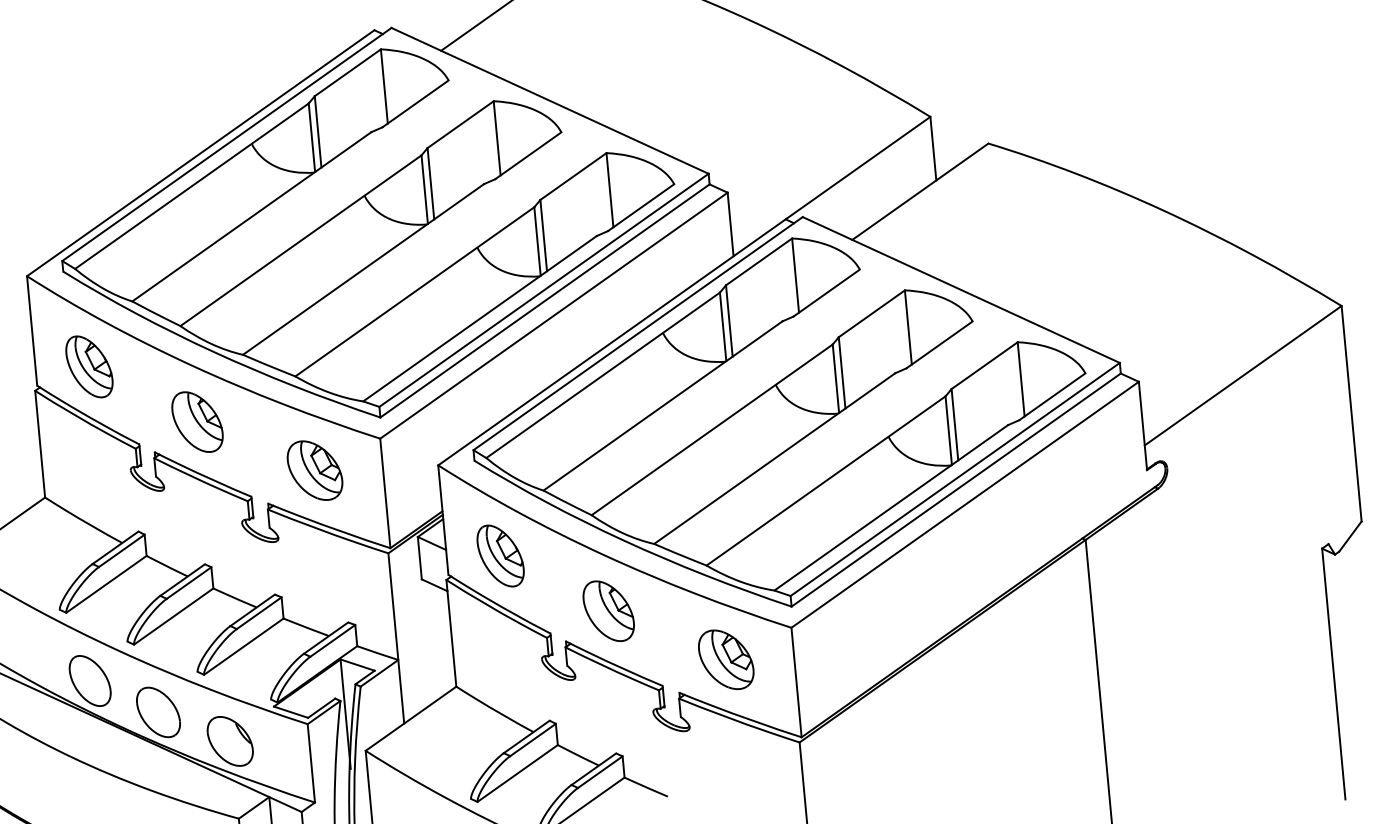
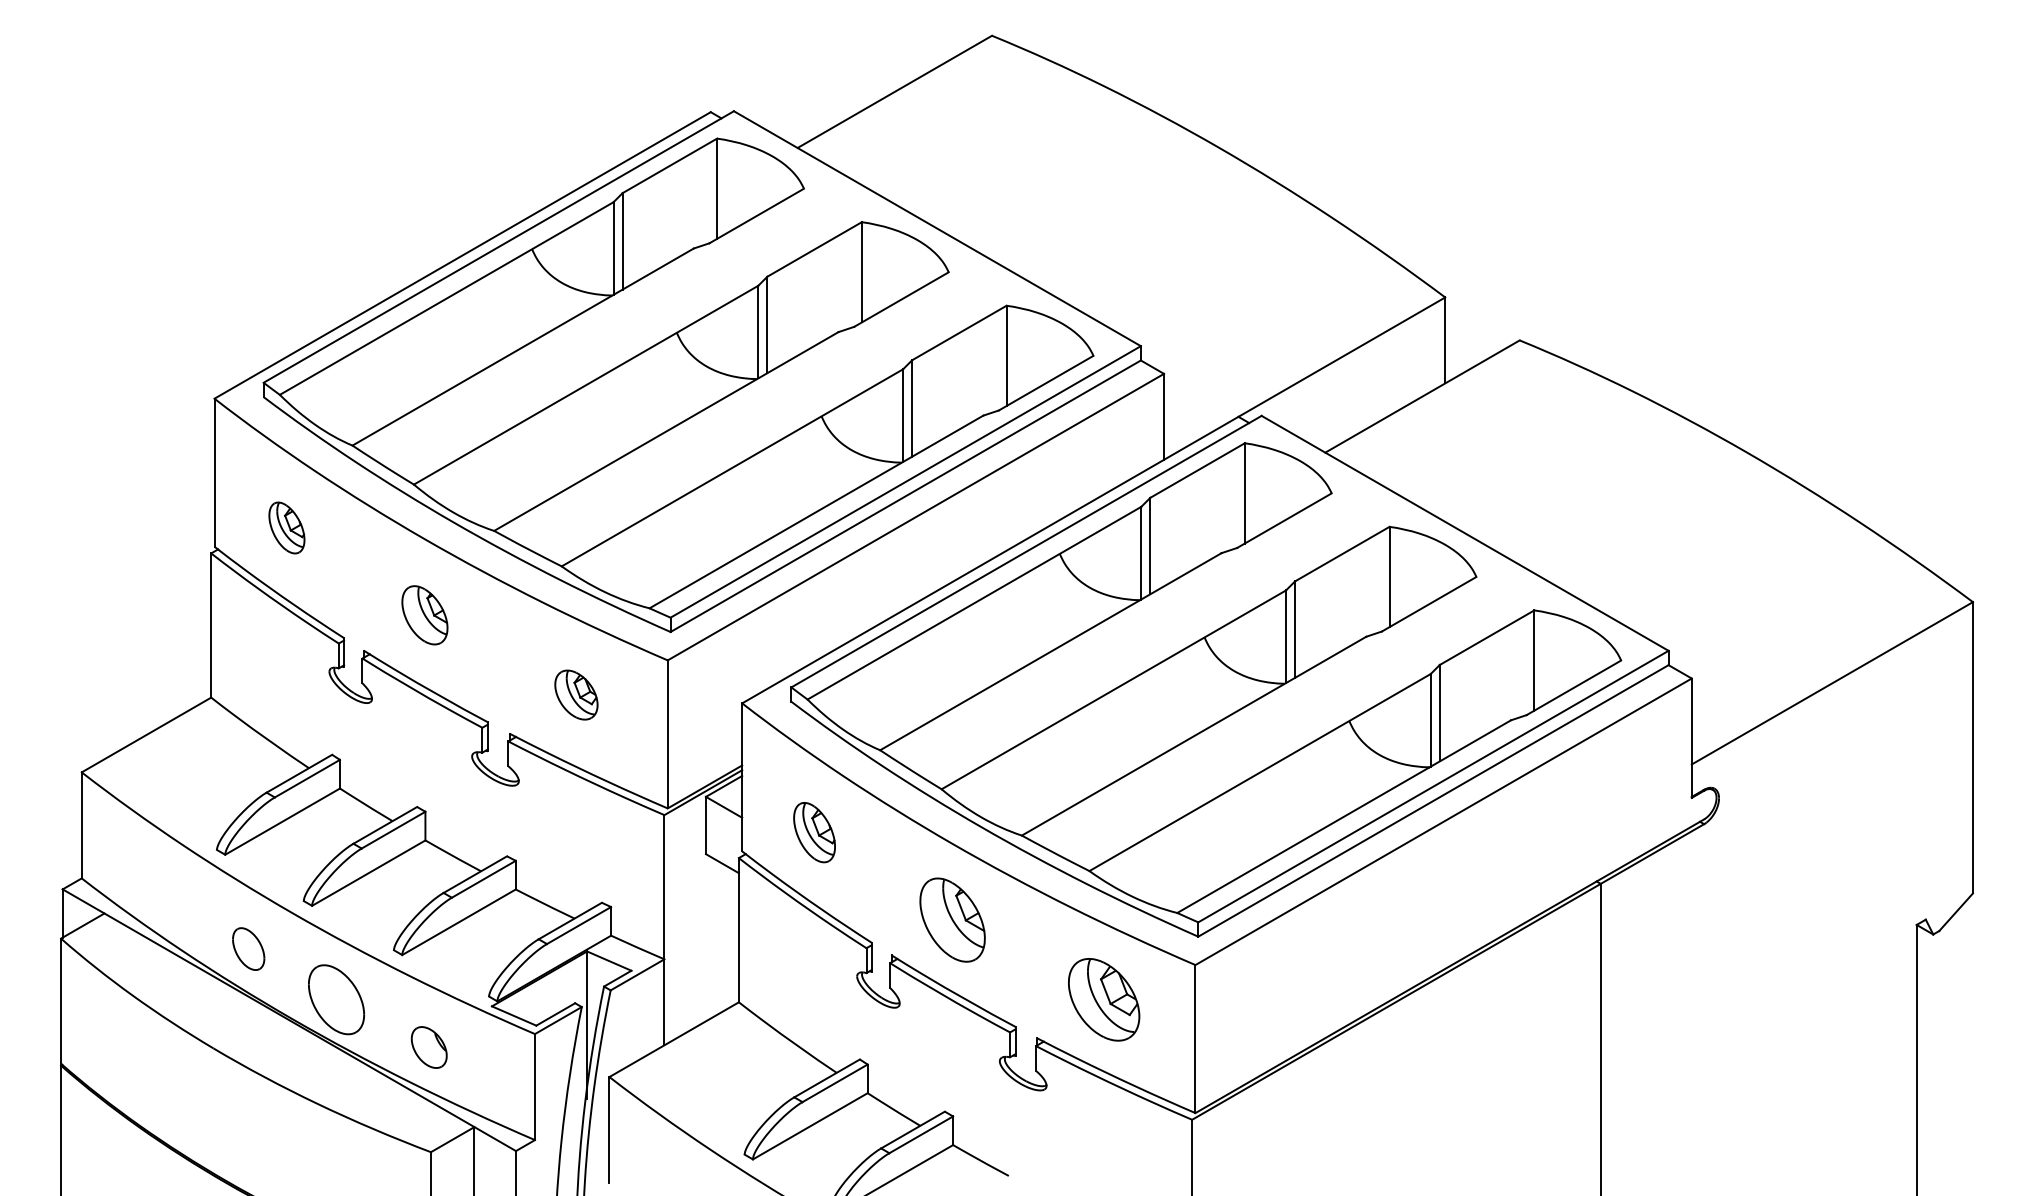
part: (89, 366) -> (286, 527), size x0.6
part: (197, 421) -> (424, 614), size x0.7
part: (315, 470) -> (576, 694), size x0.6
part: (500, 555) -> (814, 832), size x0.7
part: (89, 680) -> (248, 948), size x0.6
part: (230, 741) -> (429, 1047), size x0.6

